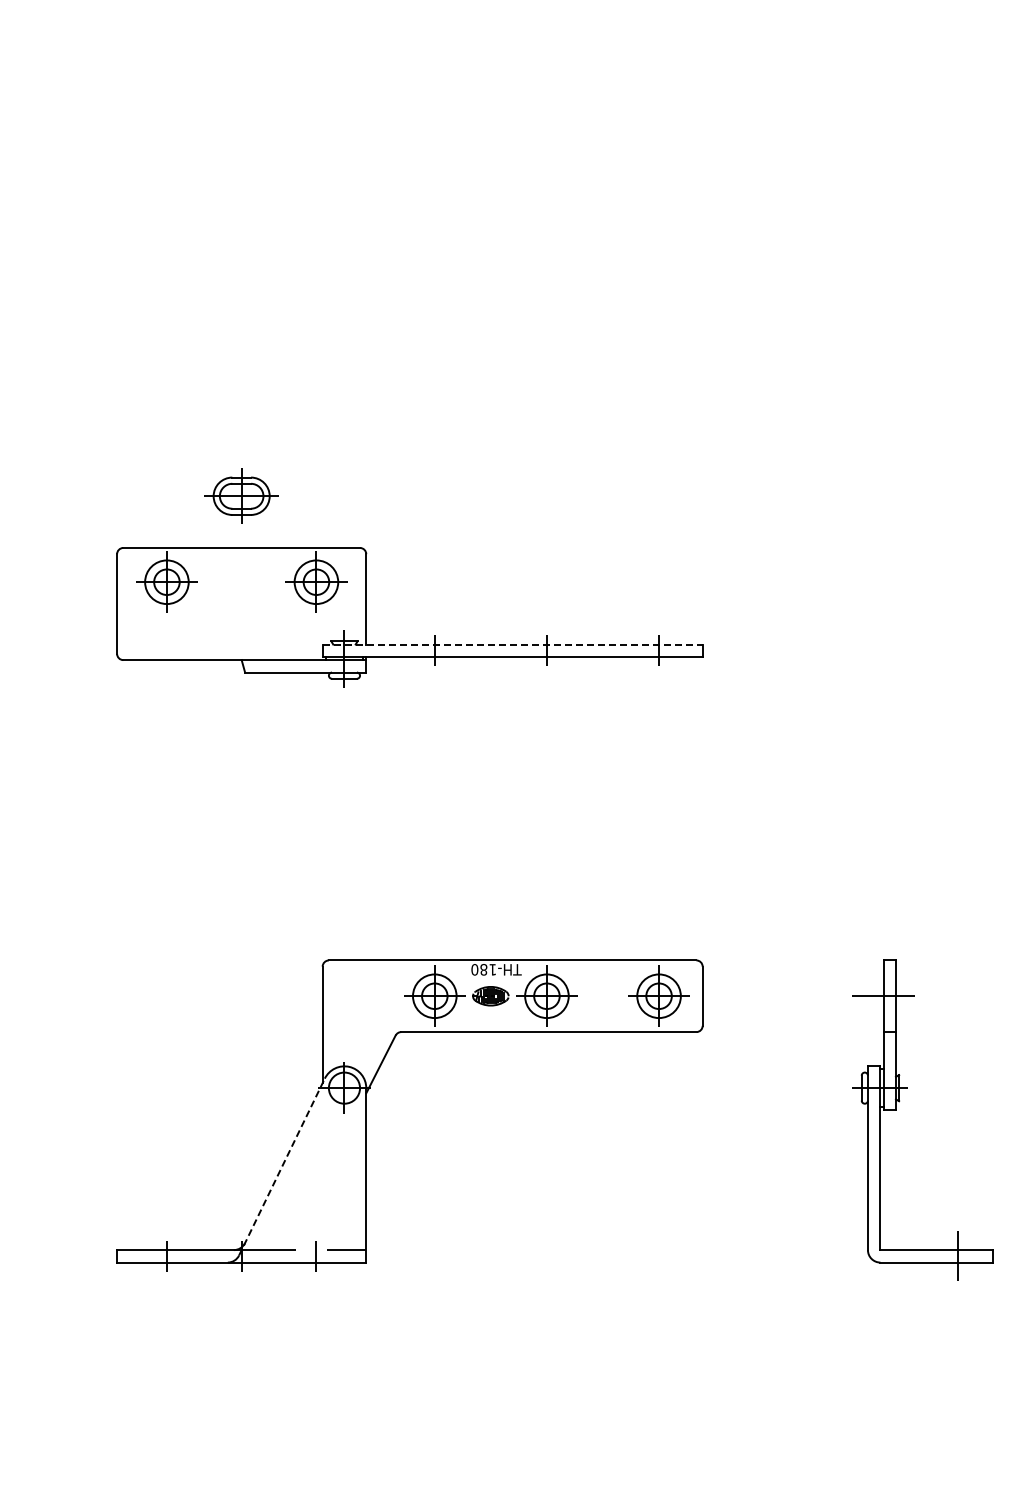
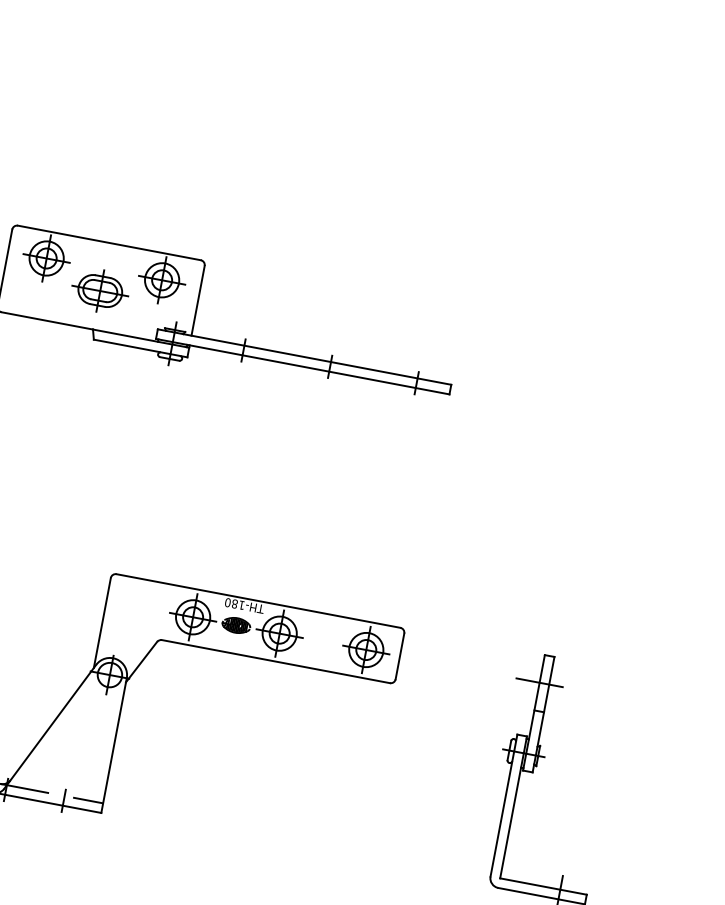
part: (241, 495) -> (100, 290), moved
line: (513, 644) -> (305, 357), dashed -> solid
line: (282, 1166) -> (50, 726), dashed -> solid

